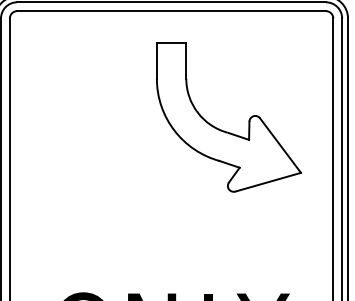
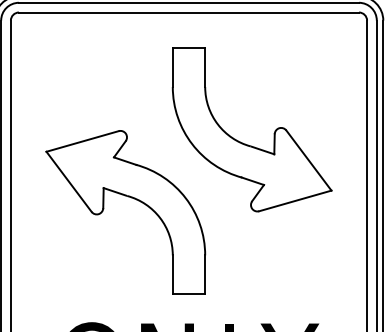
part: (119, 180) -> (131, 198), added

